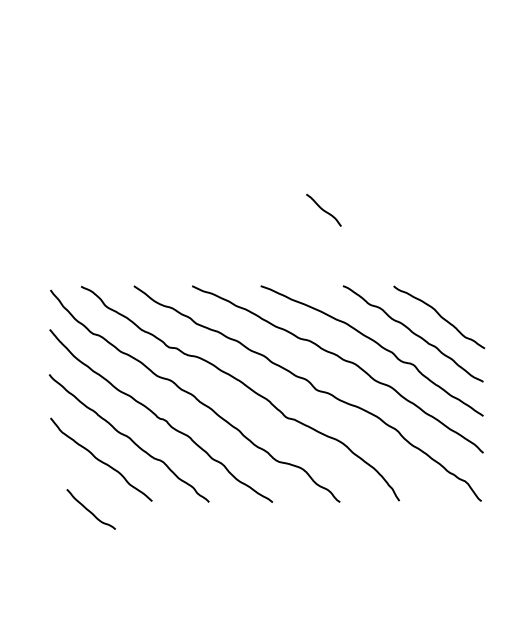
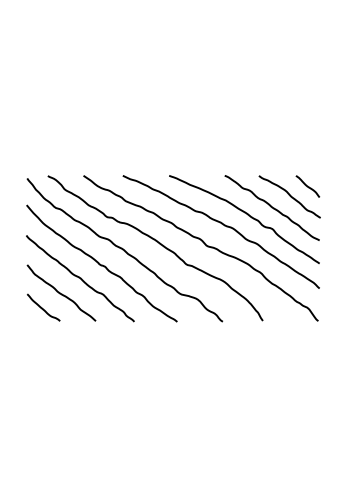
curve: (323, 210) -> (307, 186), moved
curve: (89, 509) -> (42, 307), moved

